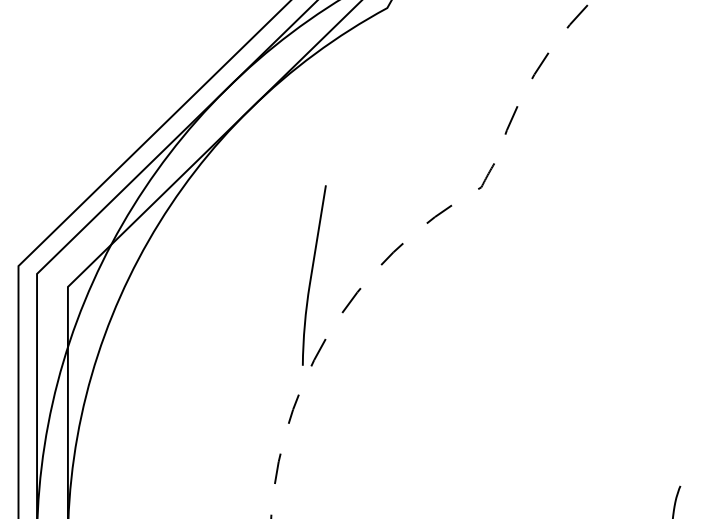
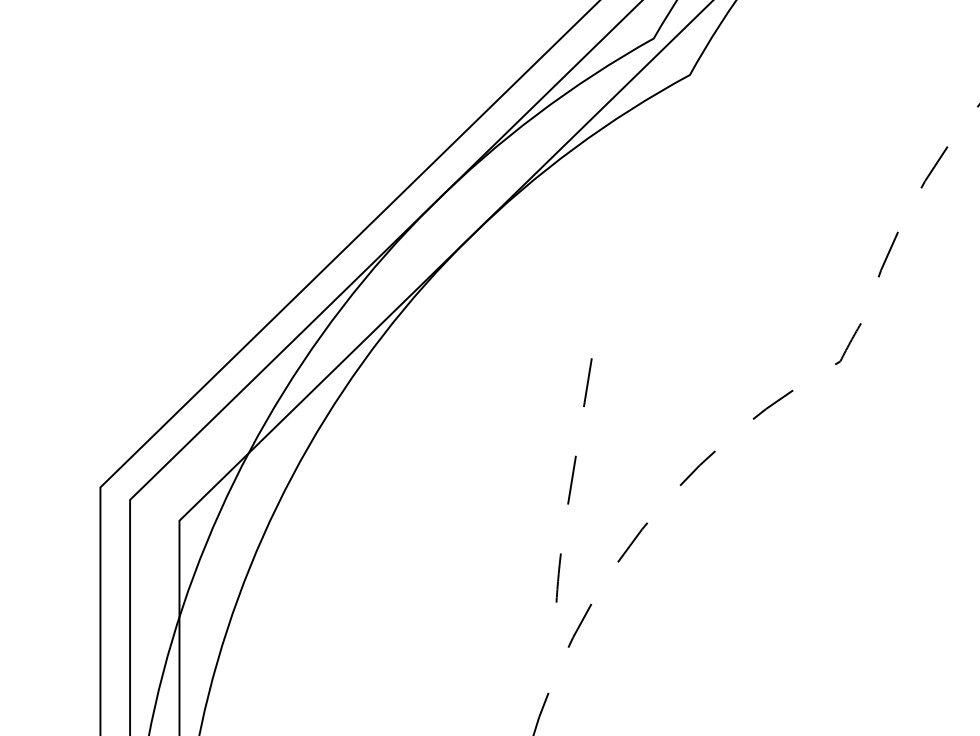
line: (310, 278) -> (567, 507), solid -> dashed

